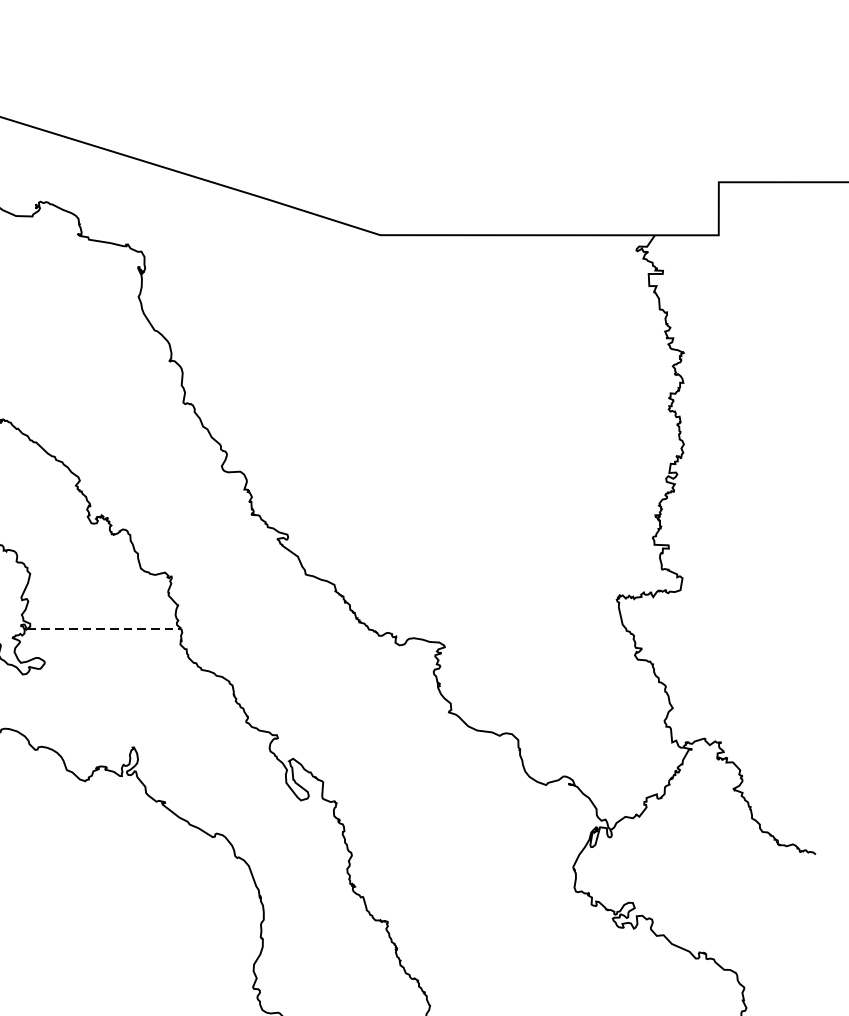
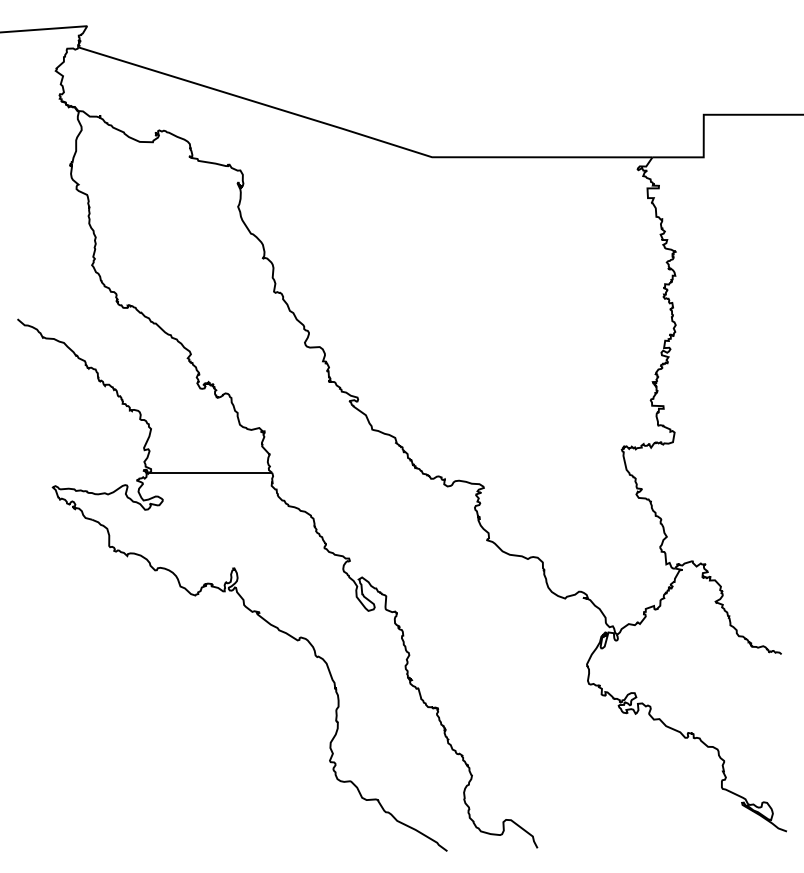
line: (104, 627) -> (210, 472), dashed -> solid

